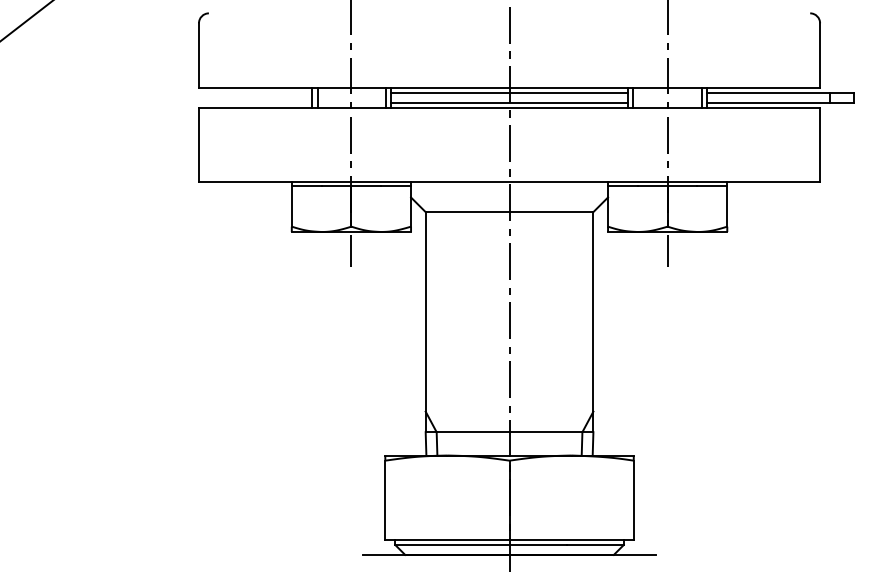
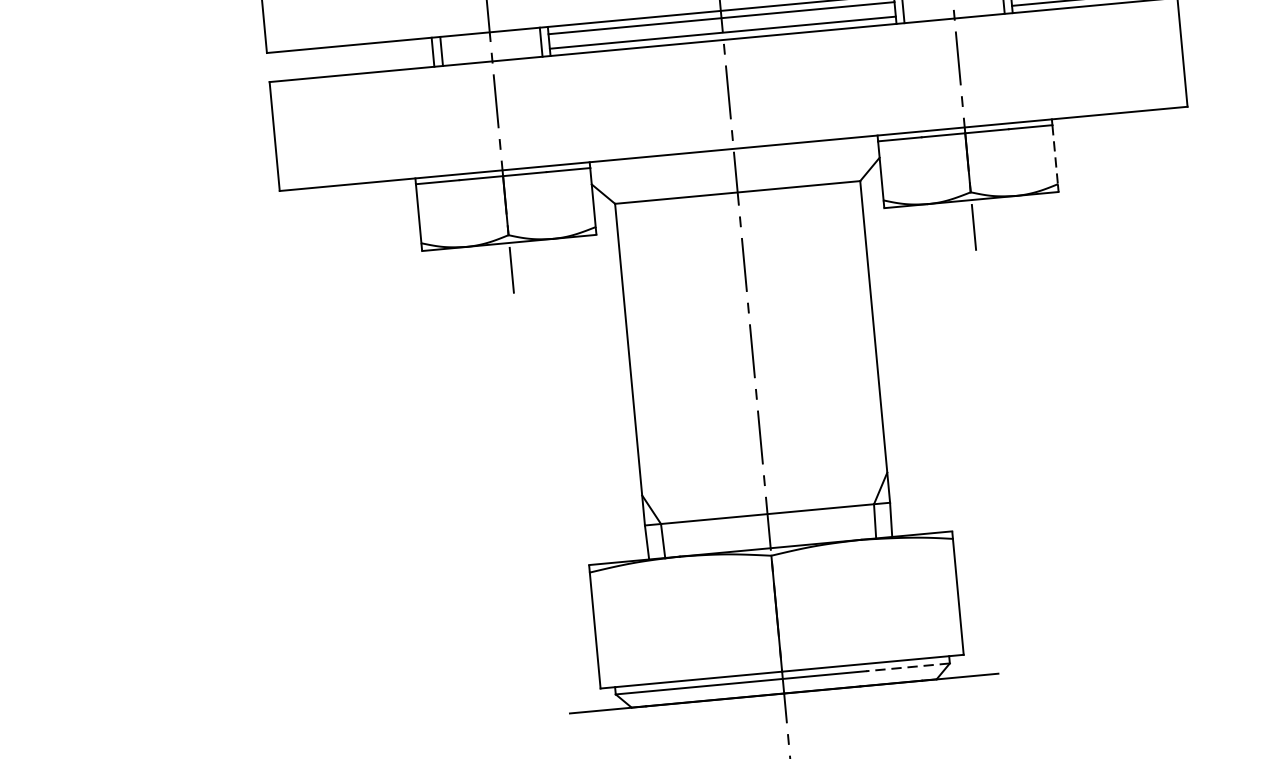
line: (727, 206) -> (1055, 154), solid -> dashed
line: (595, 544) -> (908, 666), solid -> dashed

